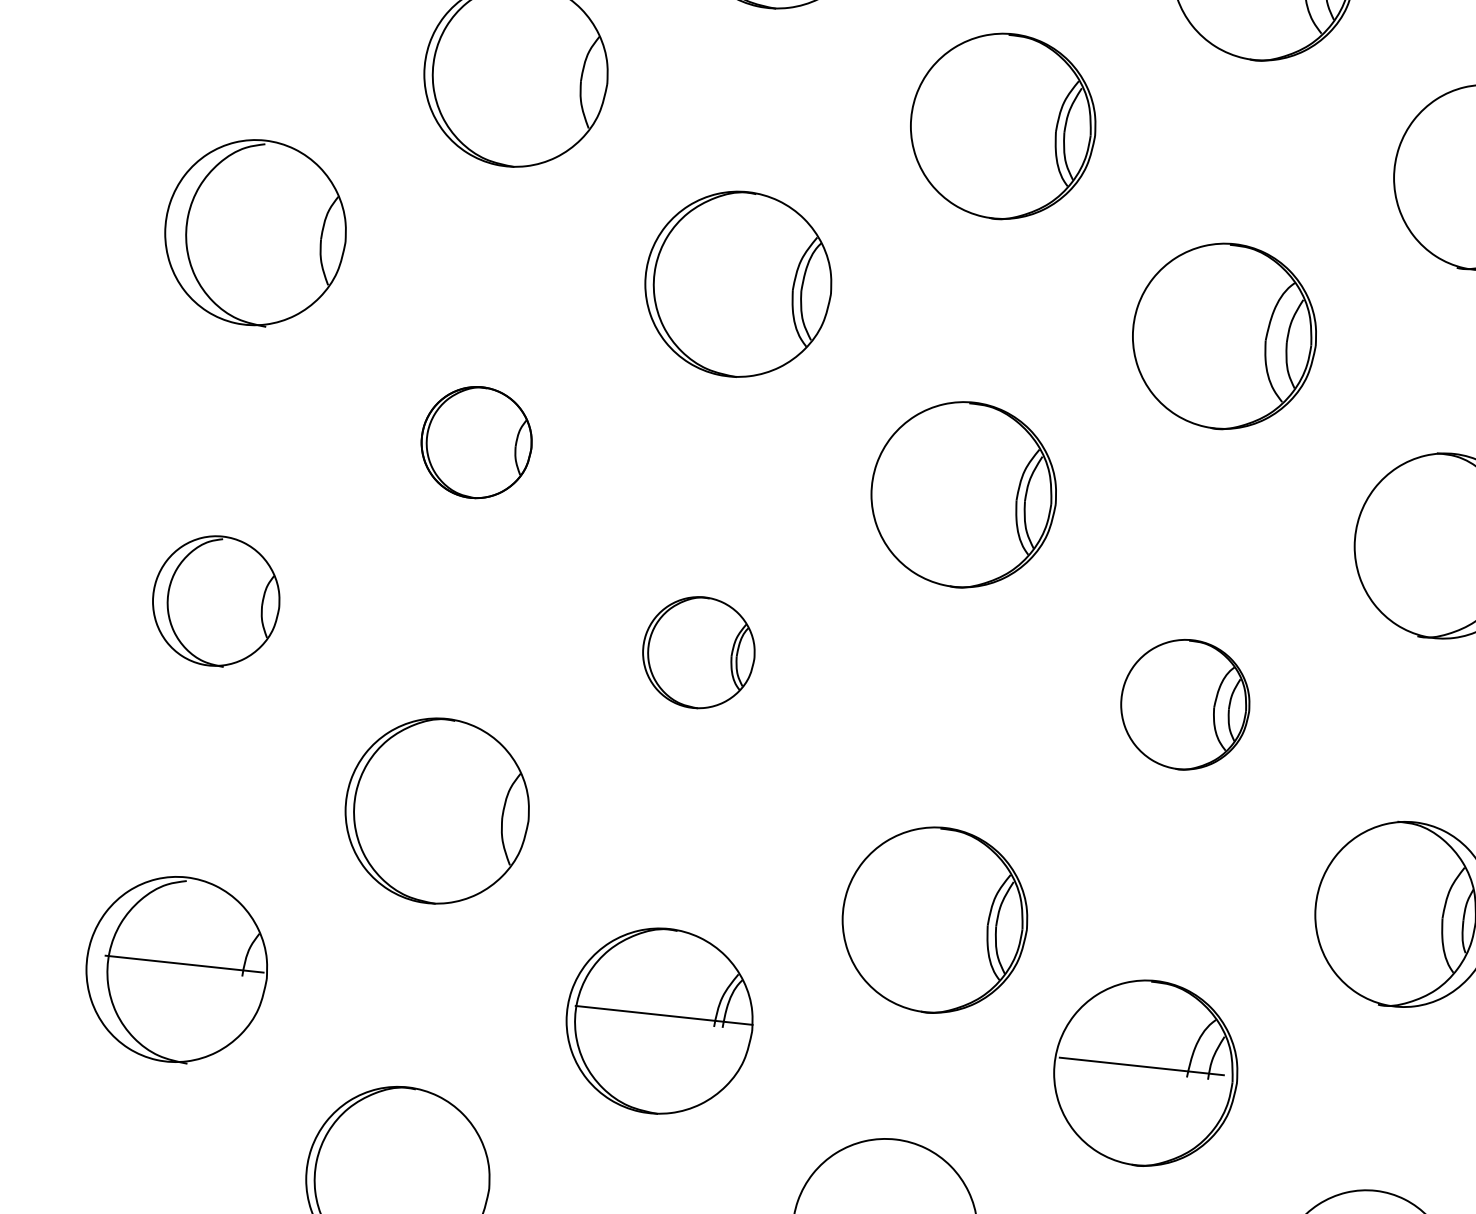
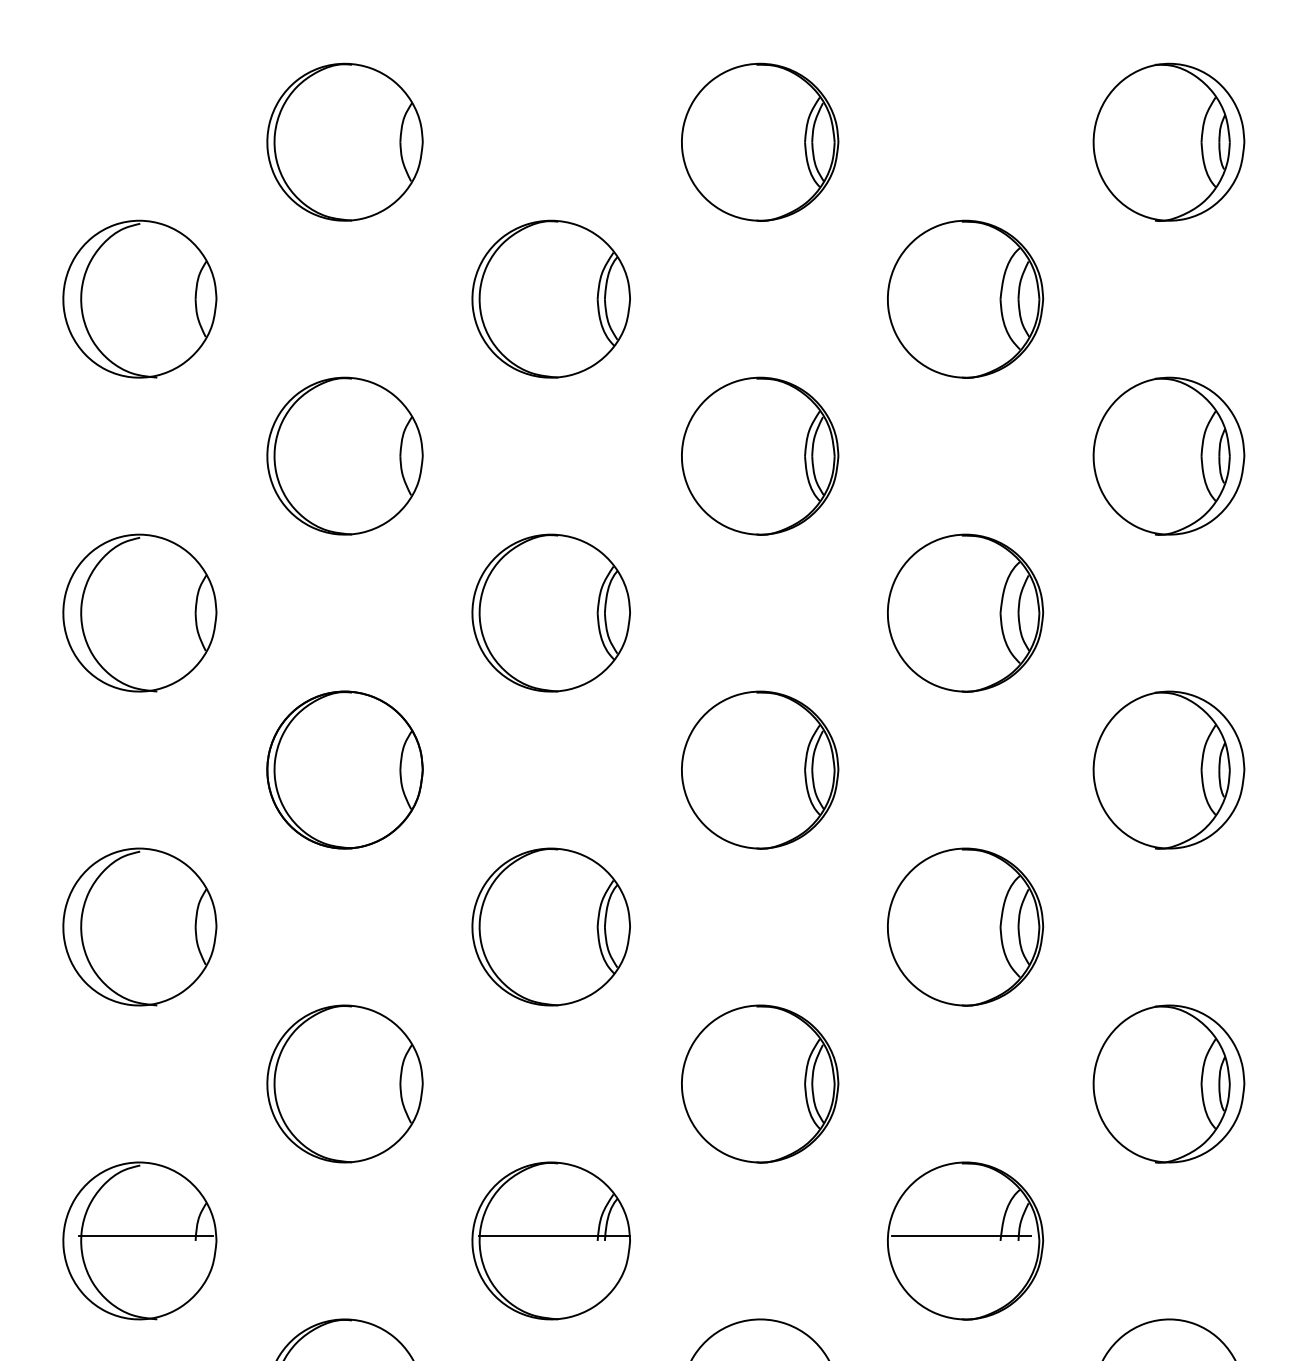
part: (476, 441) -> (344, 769), size x1.67
part: (215, 600) -> (139, 926), size x1.43
part: (698, 651) -> (550, 926), size x1.67
part: (1185, 704) -> (965, 926), size x1.43
part: (935, 919) -> (760, 1083), moved

